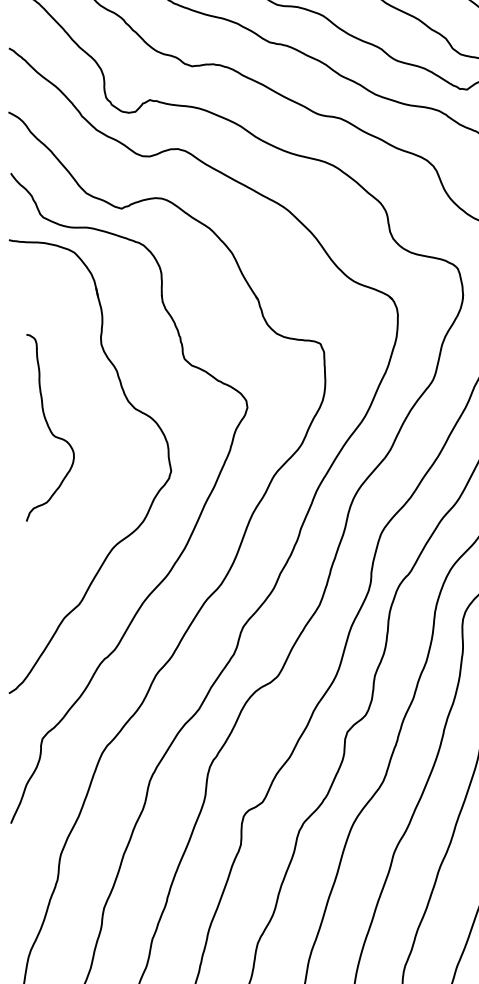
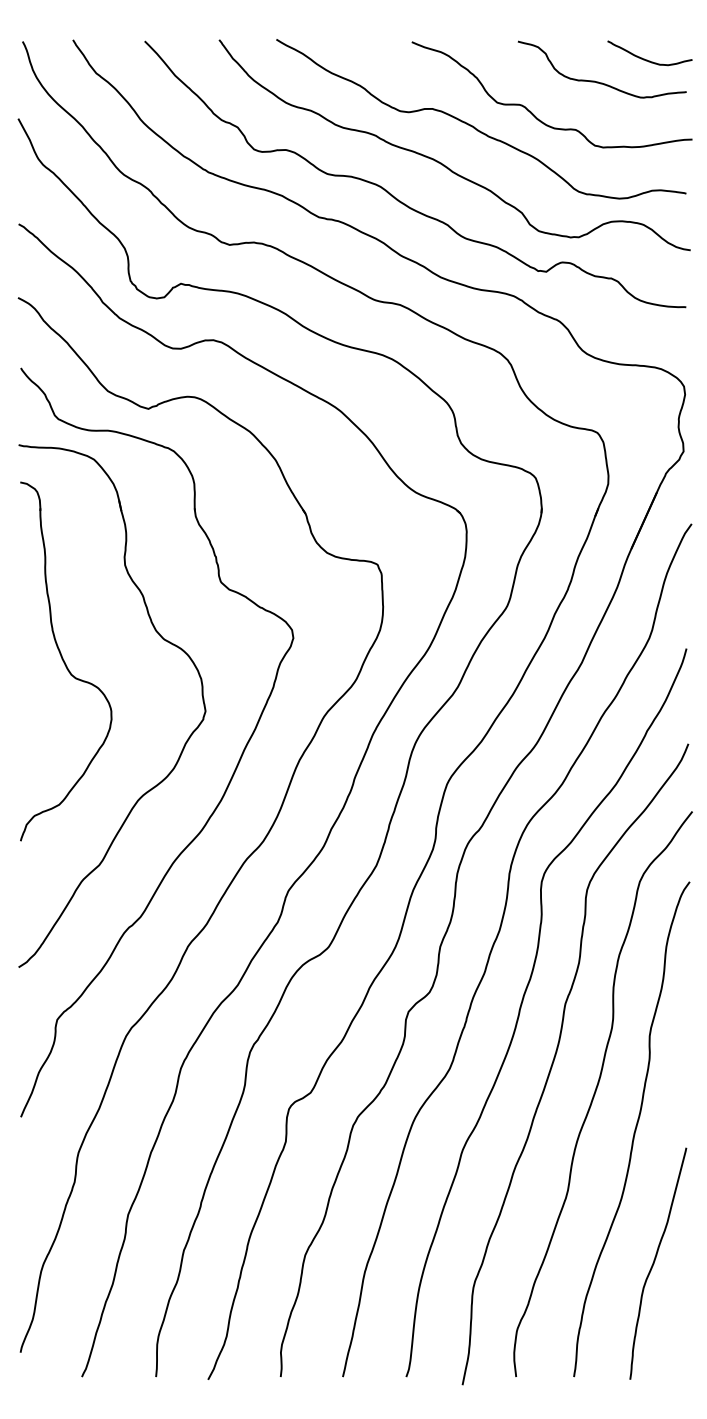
part: (50, 427) -> (66, 661), size x1.67

